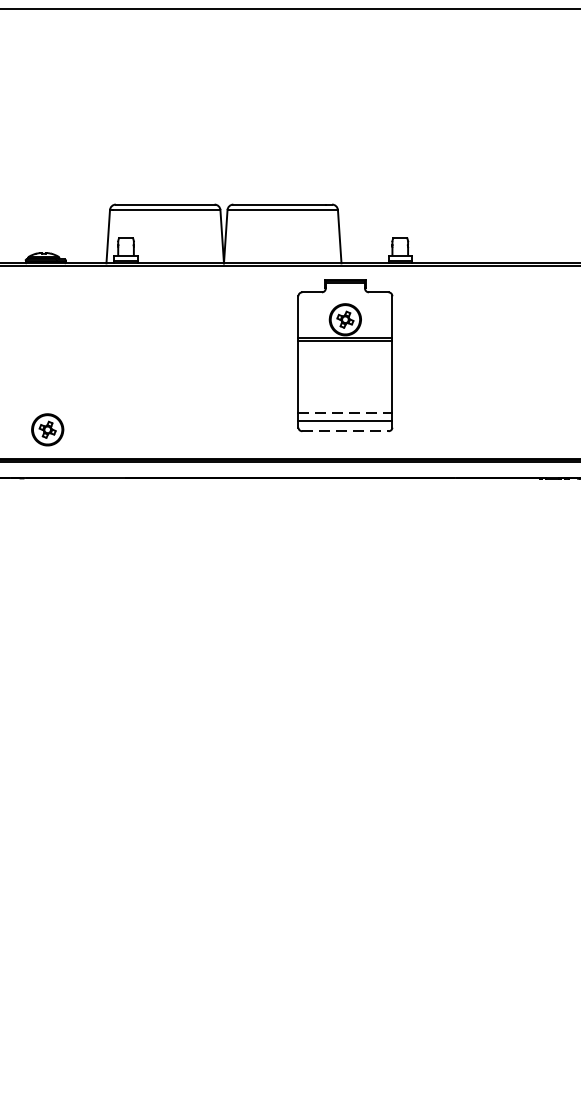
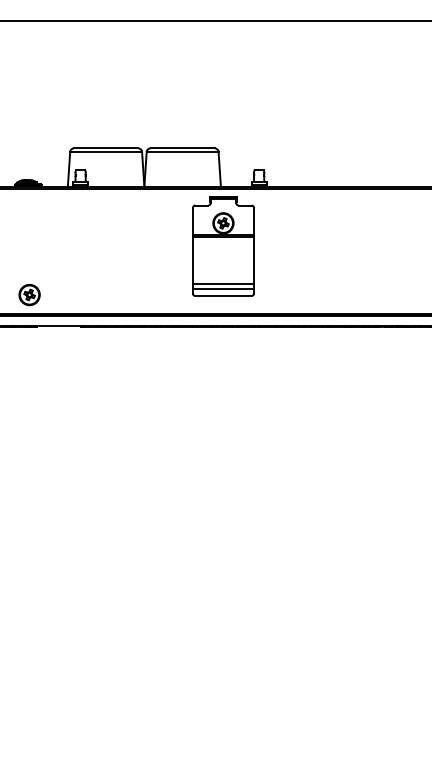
line: (345, 413) -> (223, 284), dashed -> solid
line: (345, 430) -> (223, 295), dashed -> solid

